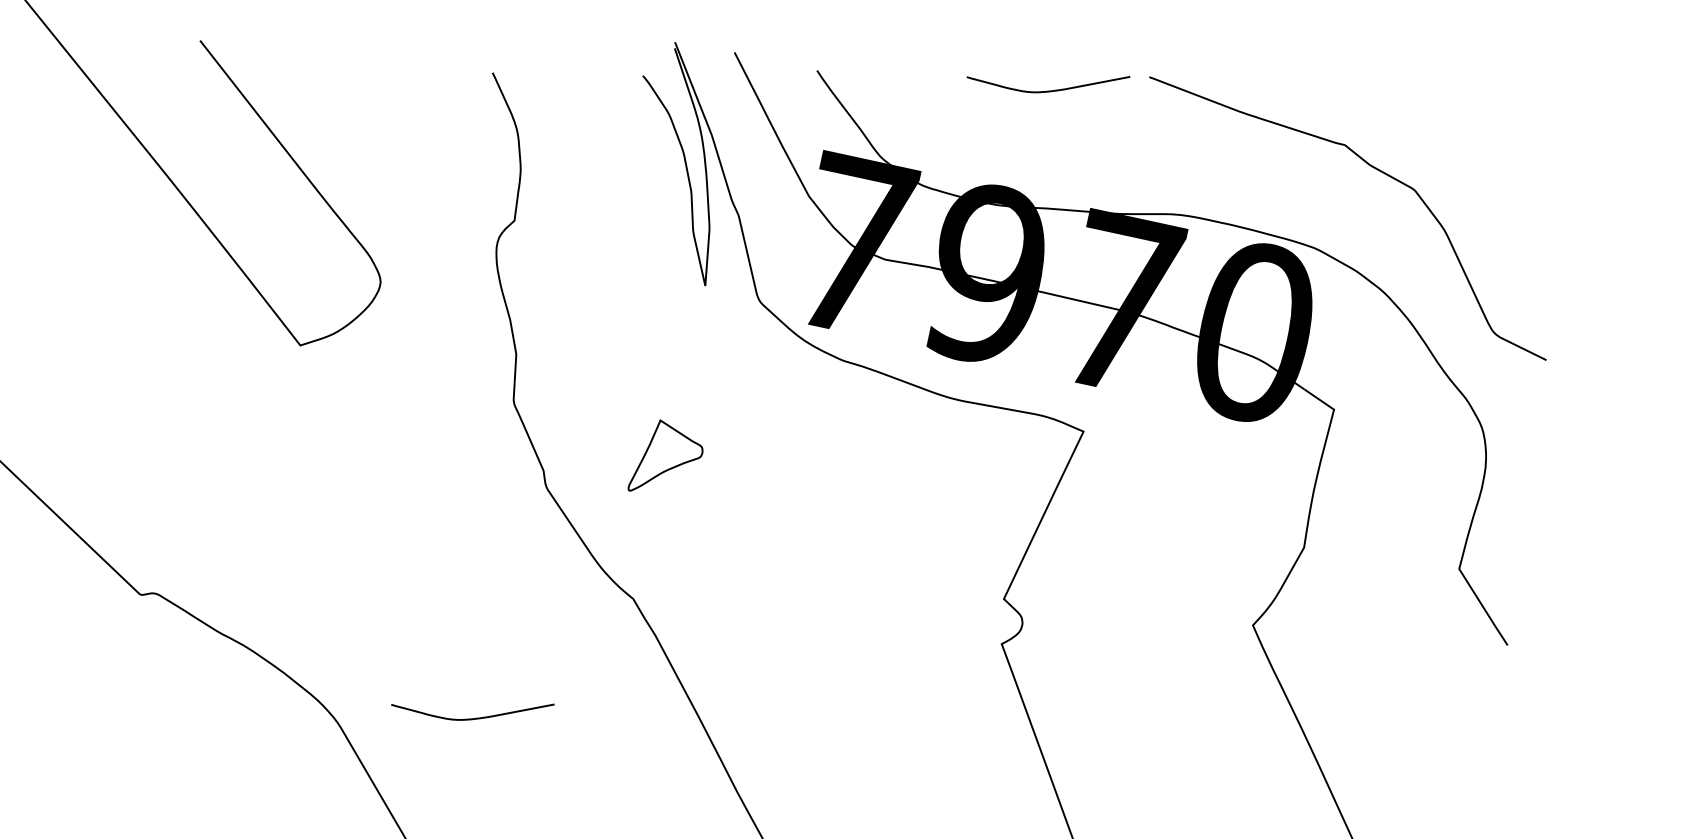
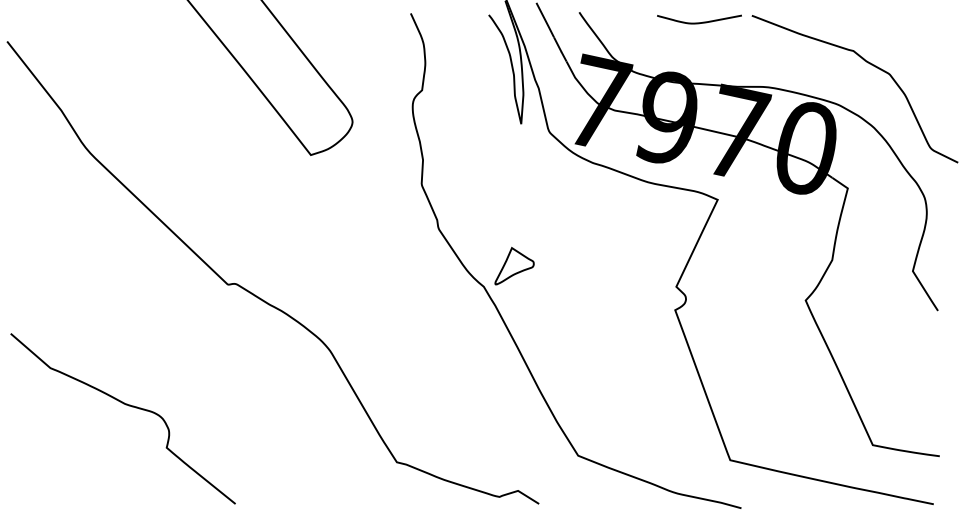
part: (665, 454) -> (514, 265), moved
curve: (472, 717) -> (400, 348), removed

